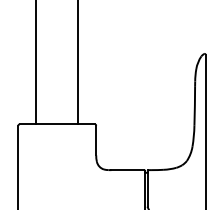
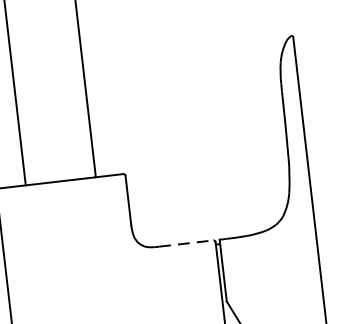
line: (128, 170) -> (187, 244), solid -> dashed

